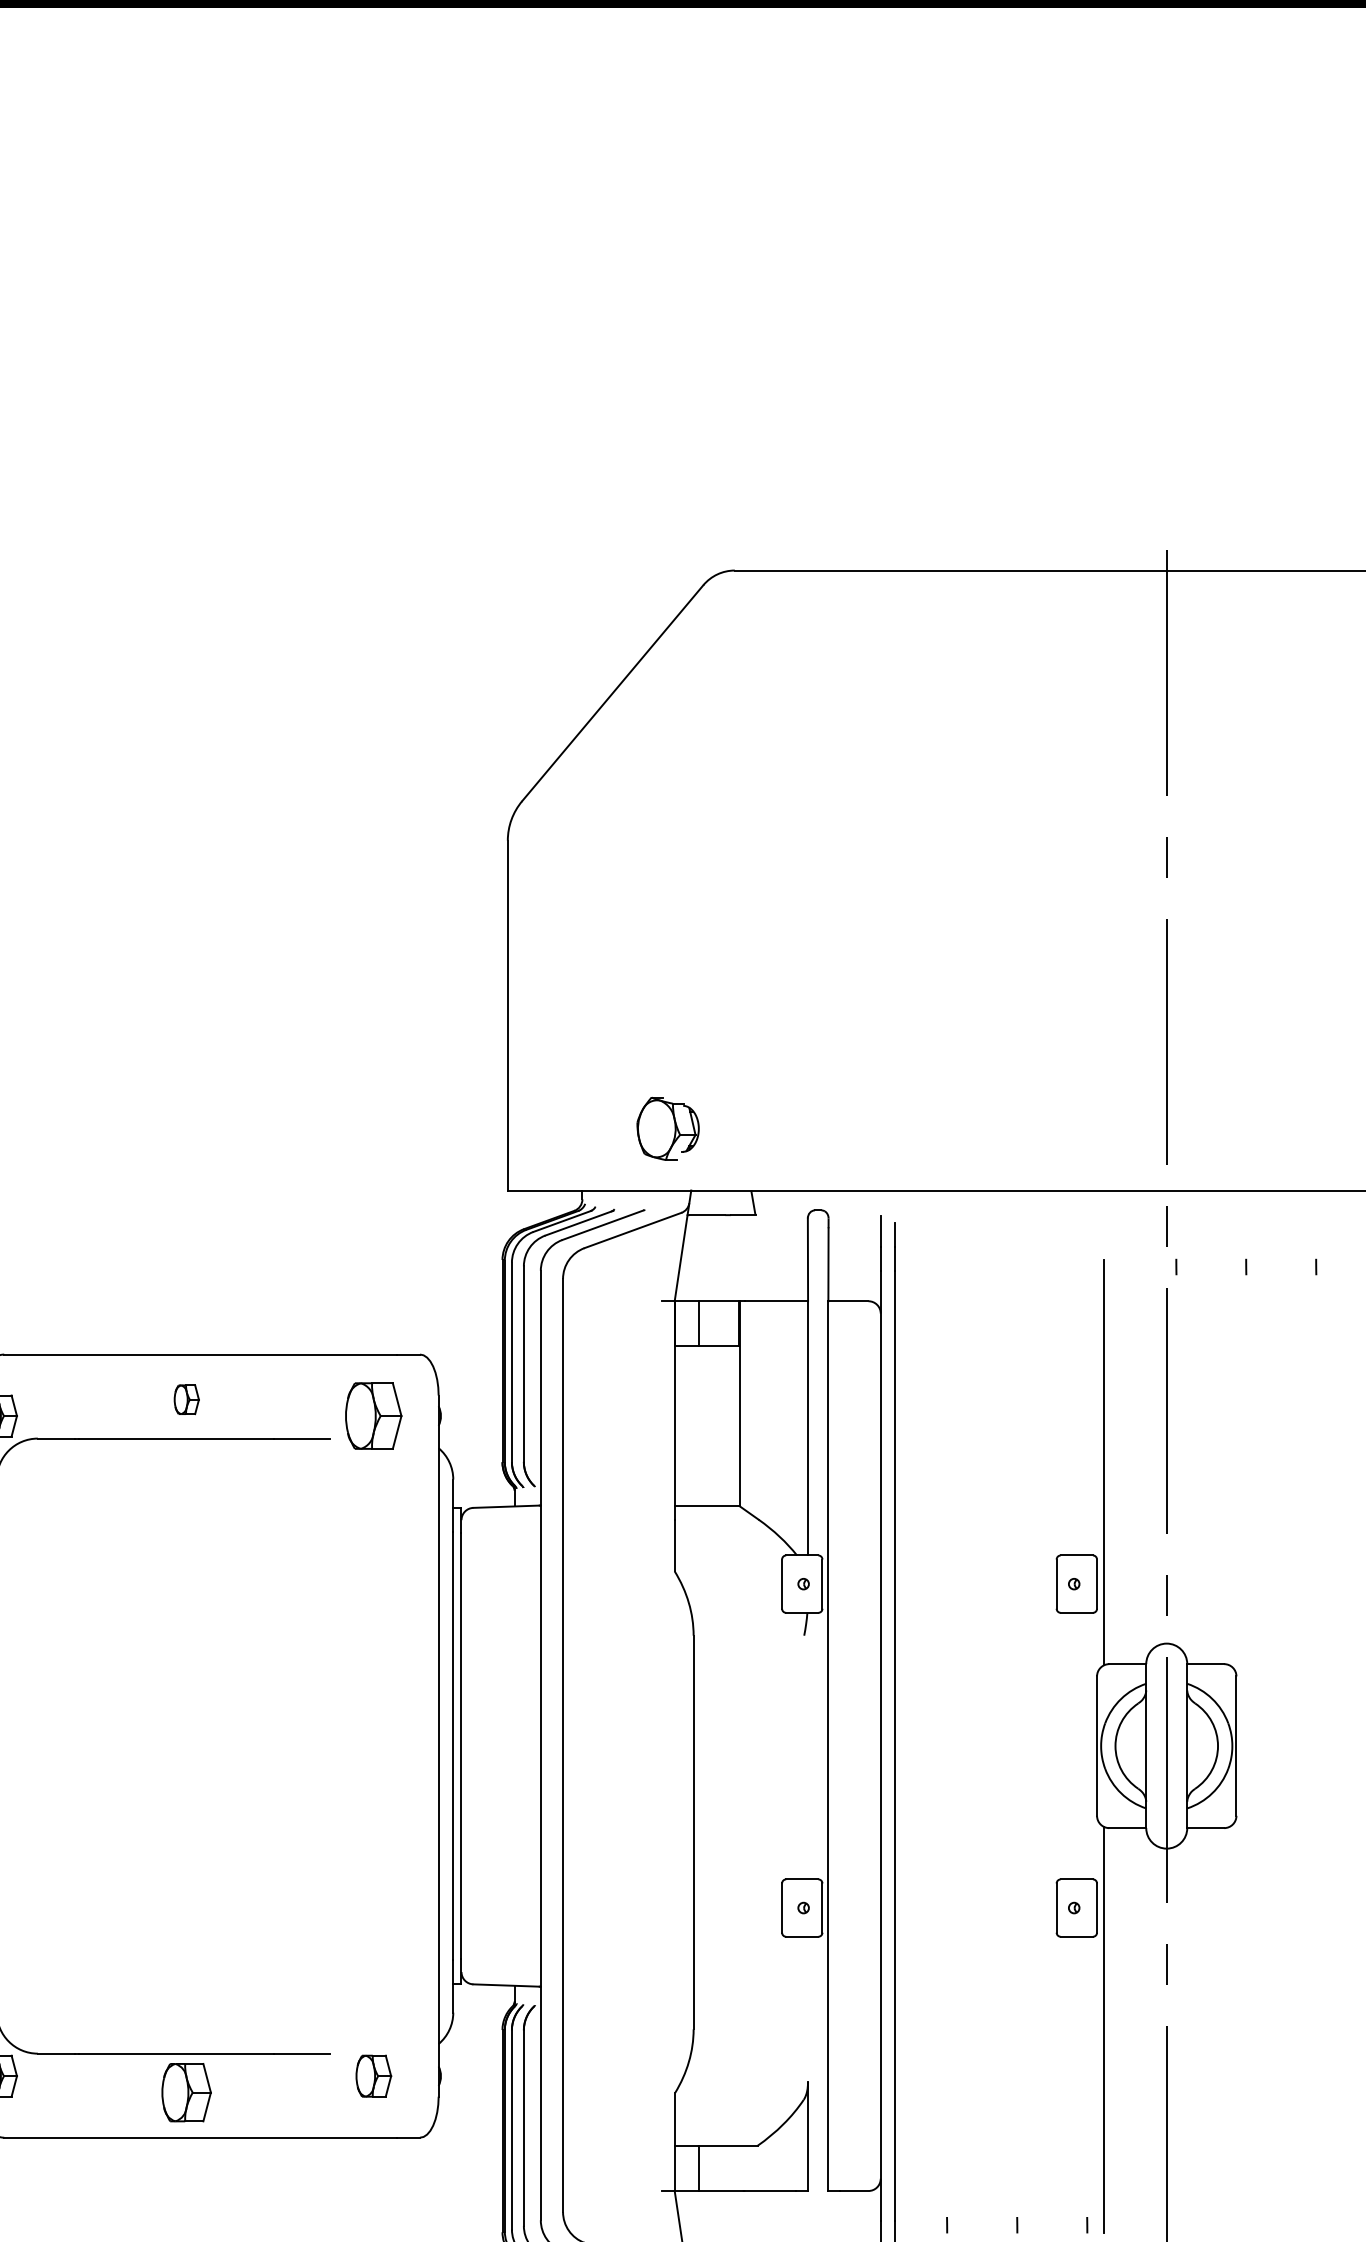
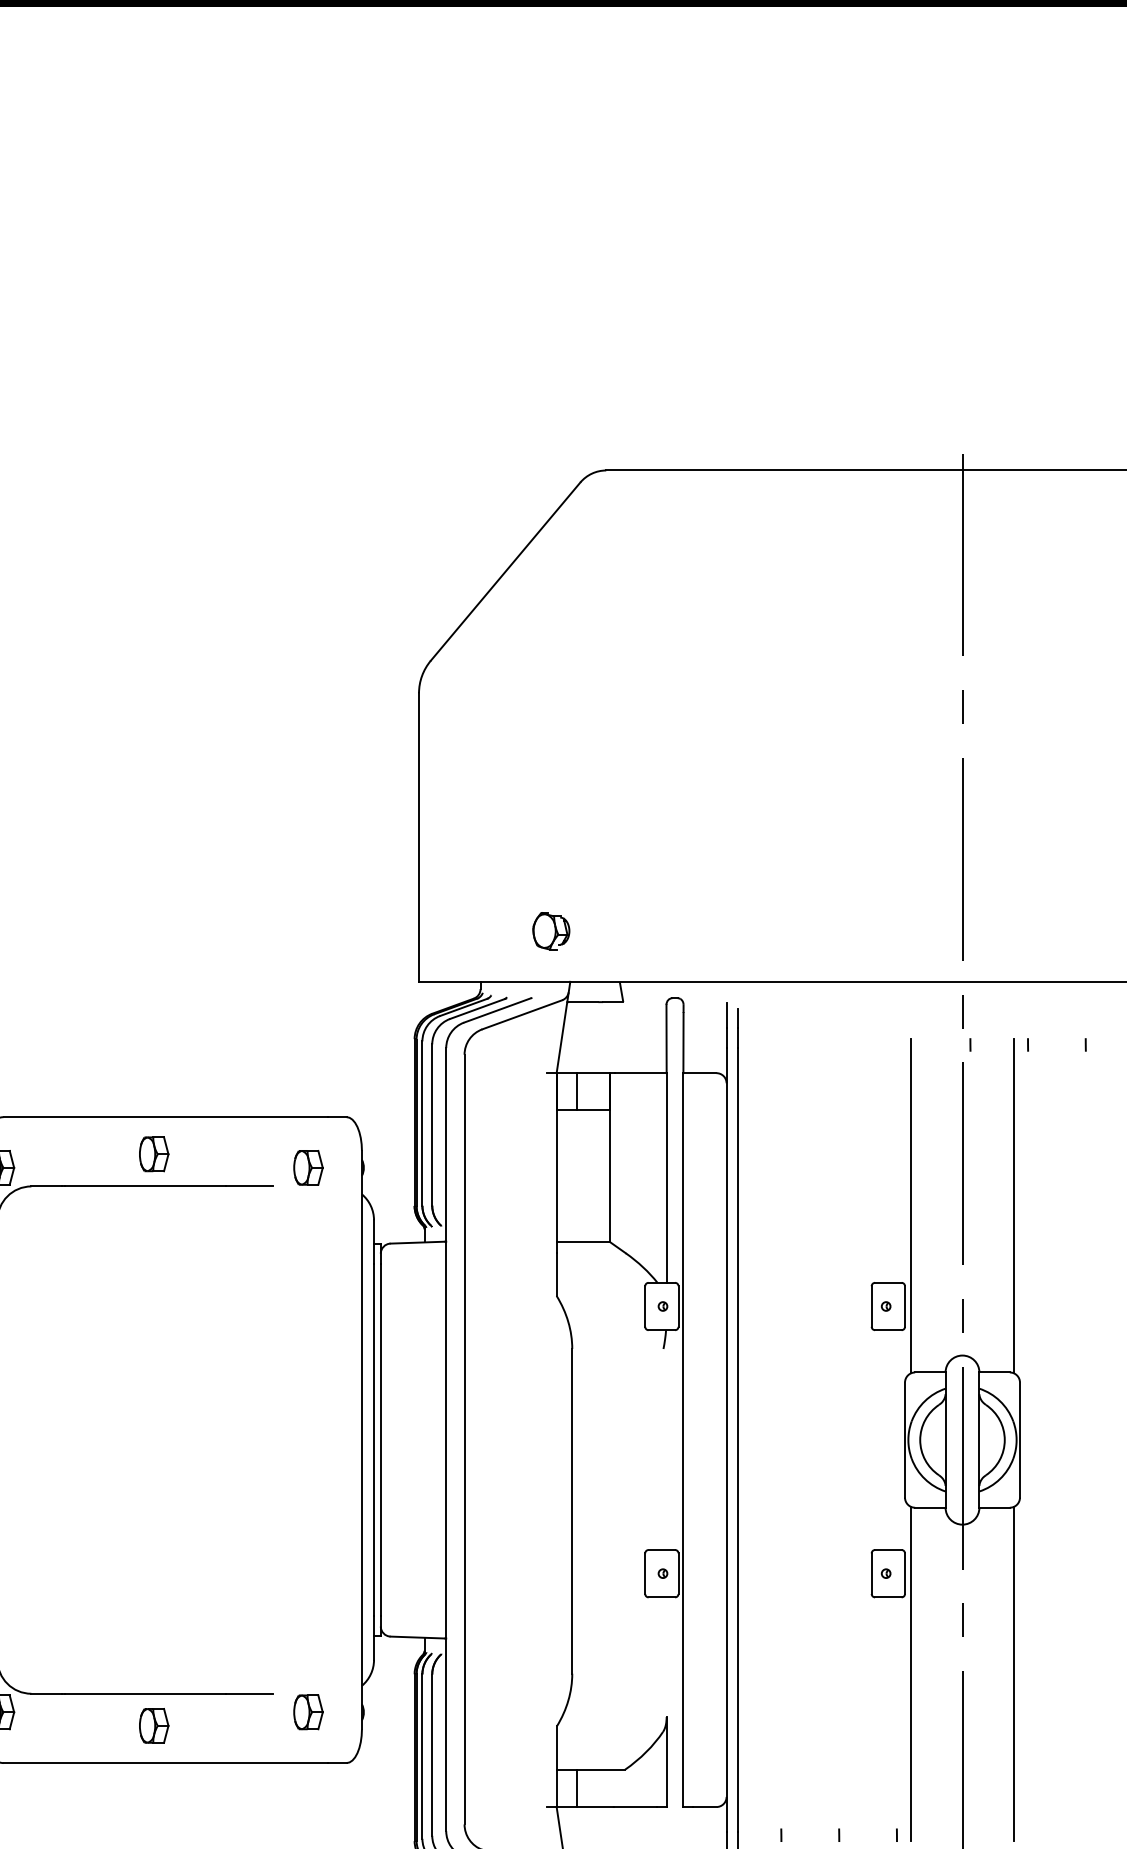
part: (668, 1129) -> (551, 931), size x0.71
part: (186, 1399) -> (153, 1154), size x1.43
part: (373, 1415) -> (308, 1167), size x0.62
line: (1229, 1462) -> (1014, 1206), added
line: (1229, 2029) -> (1014, 1673), added
part: (186, 2092) -> (153, 1725), size x0.71

